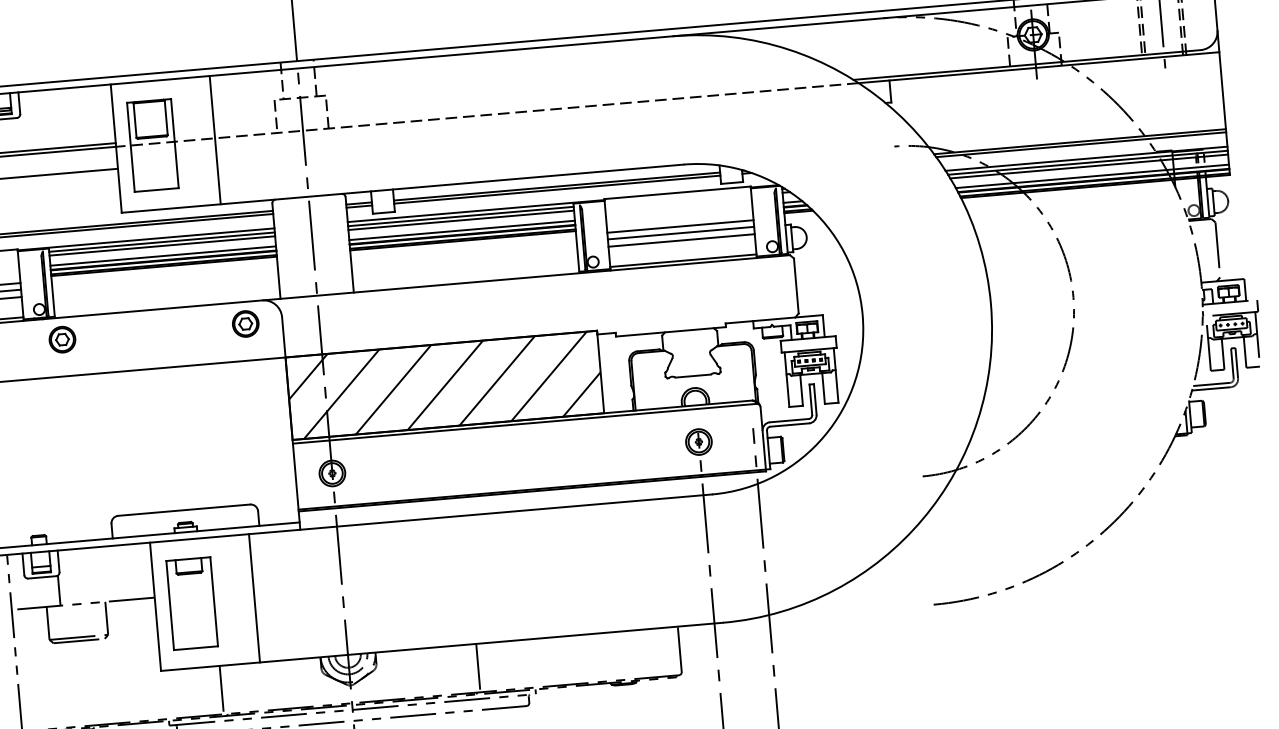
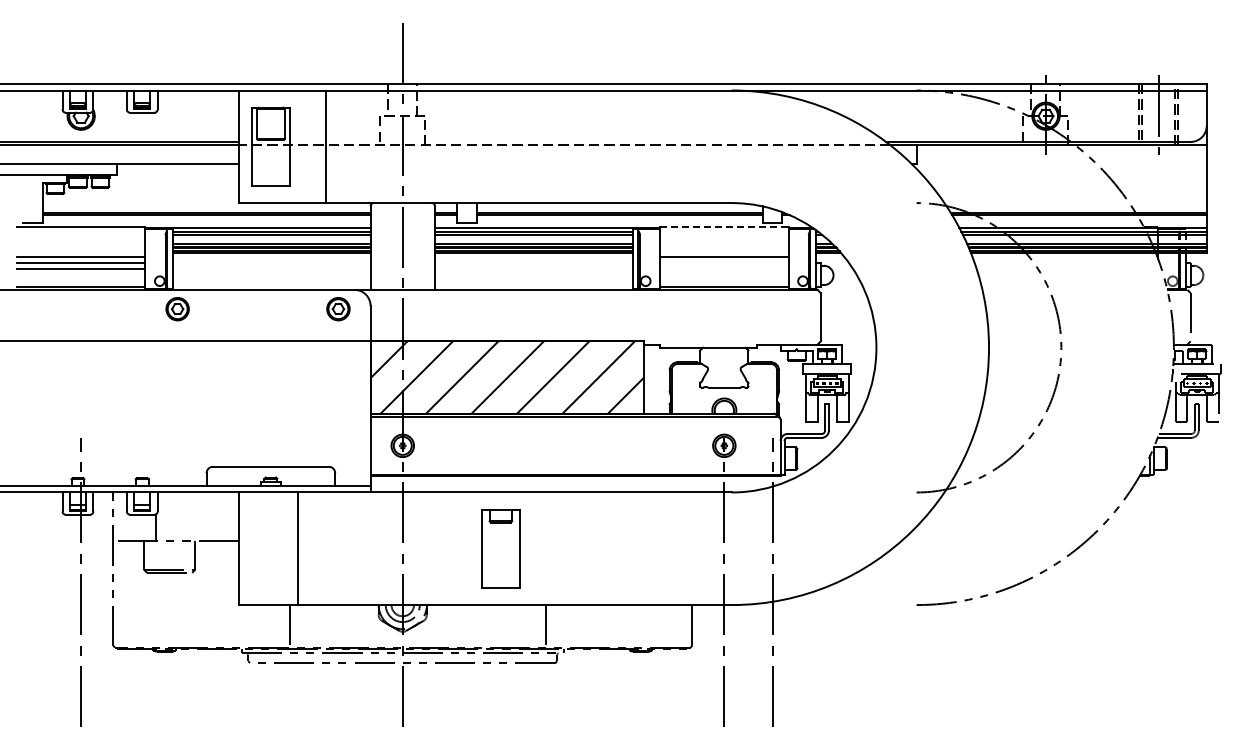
line: (677, 193) -> (724, 227), solid -> dashed
line: (681, 233) -> (724, 262), removed
line: (681, 239) -> (724, 268), removed
line: (254, 598) -> (297, 548), moved
part: (191, 603) -> (500, 548), moved
line: (478, 668) -> (546, 626), moved

